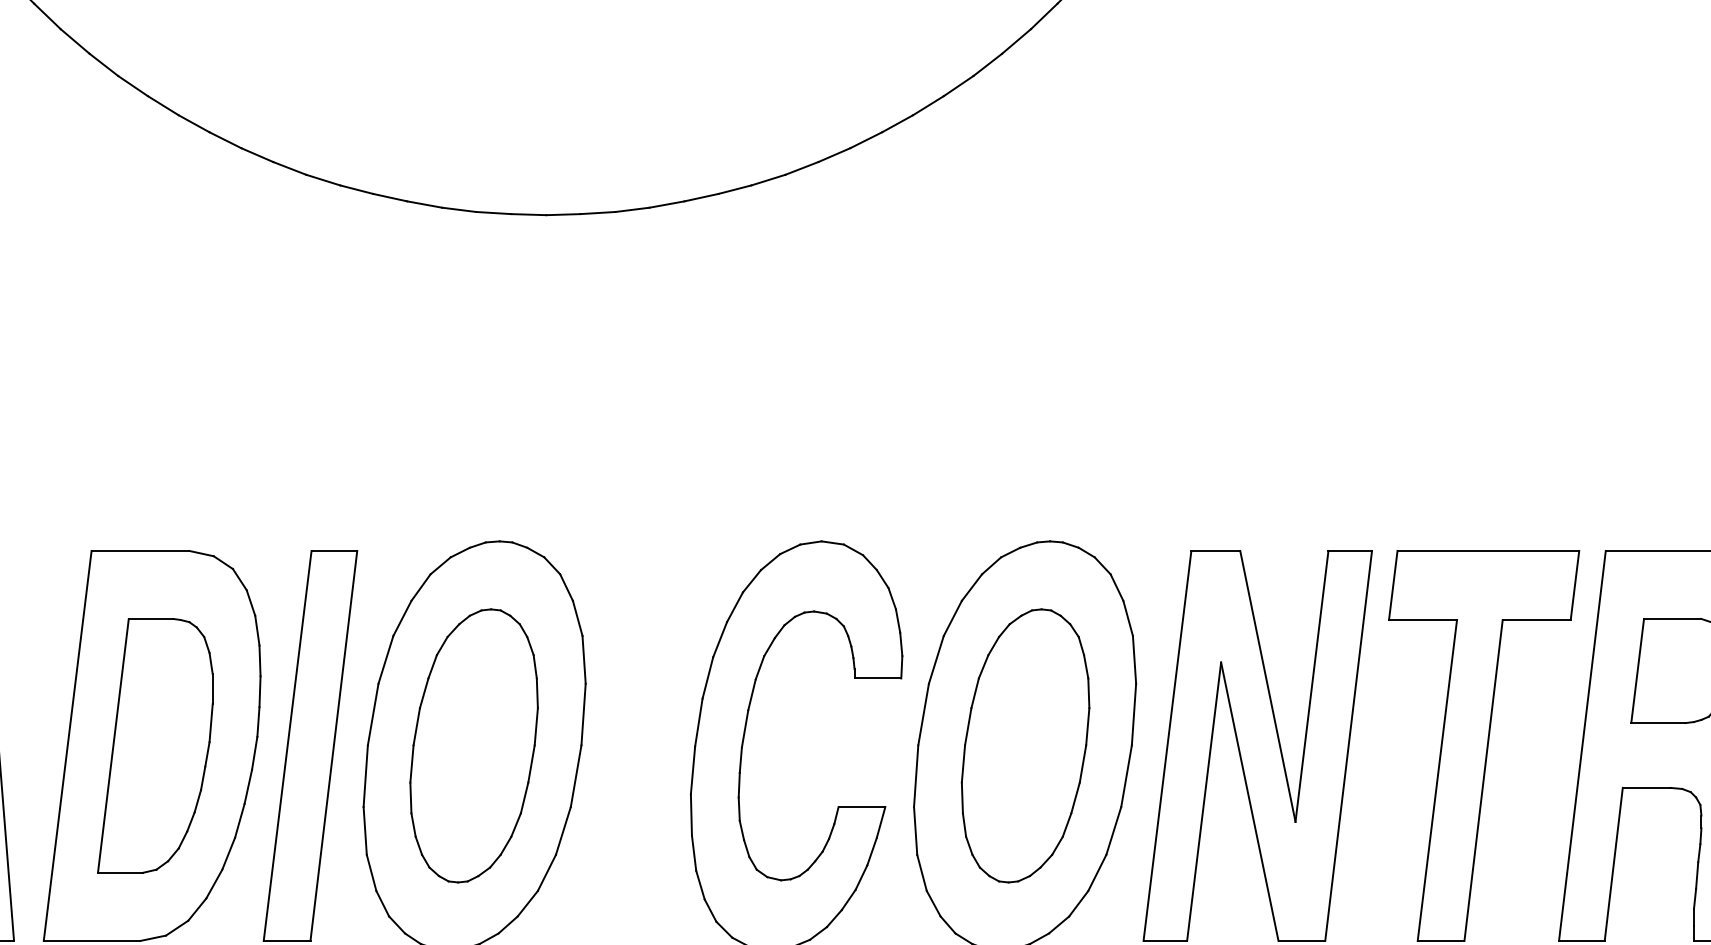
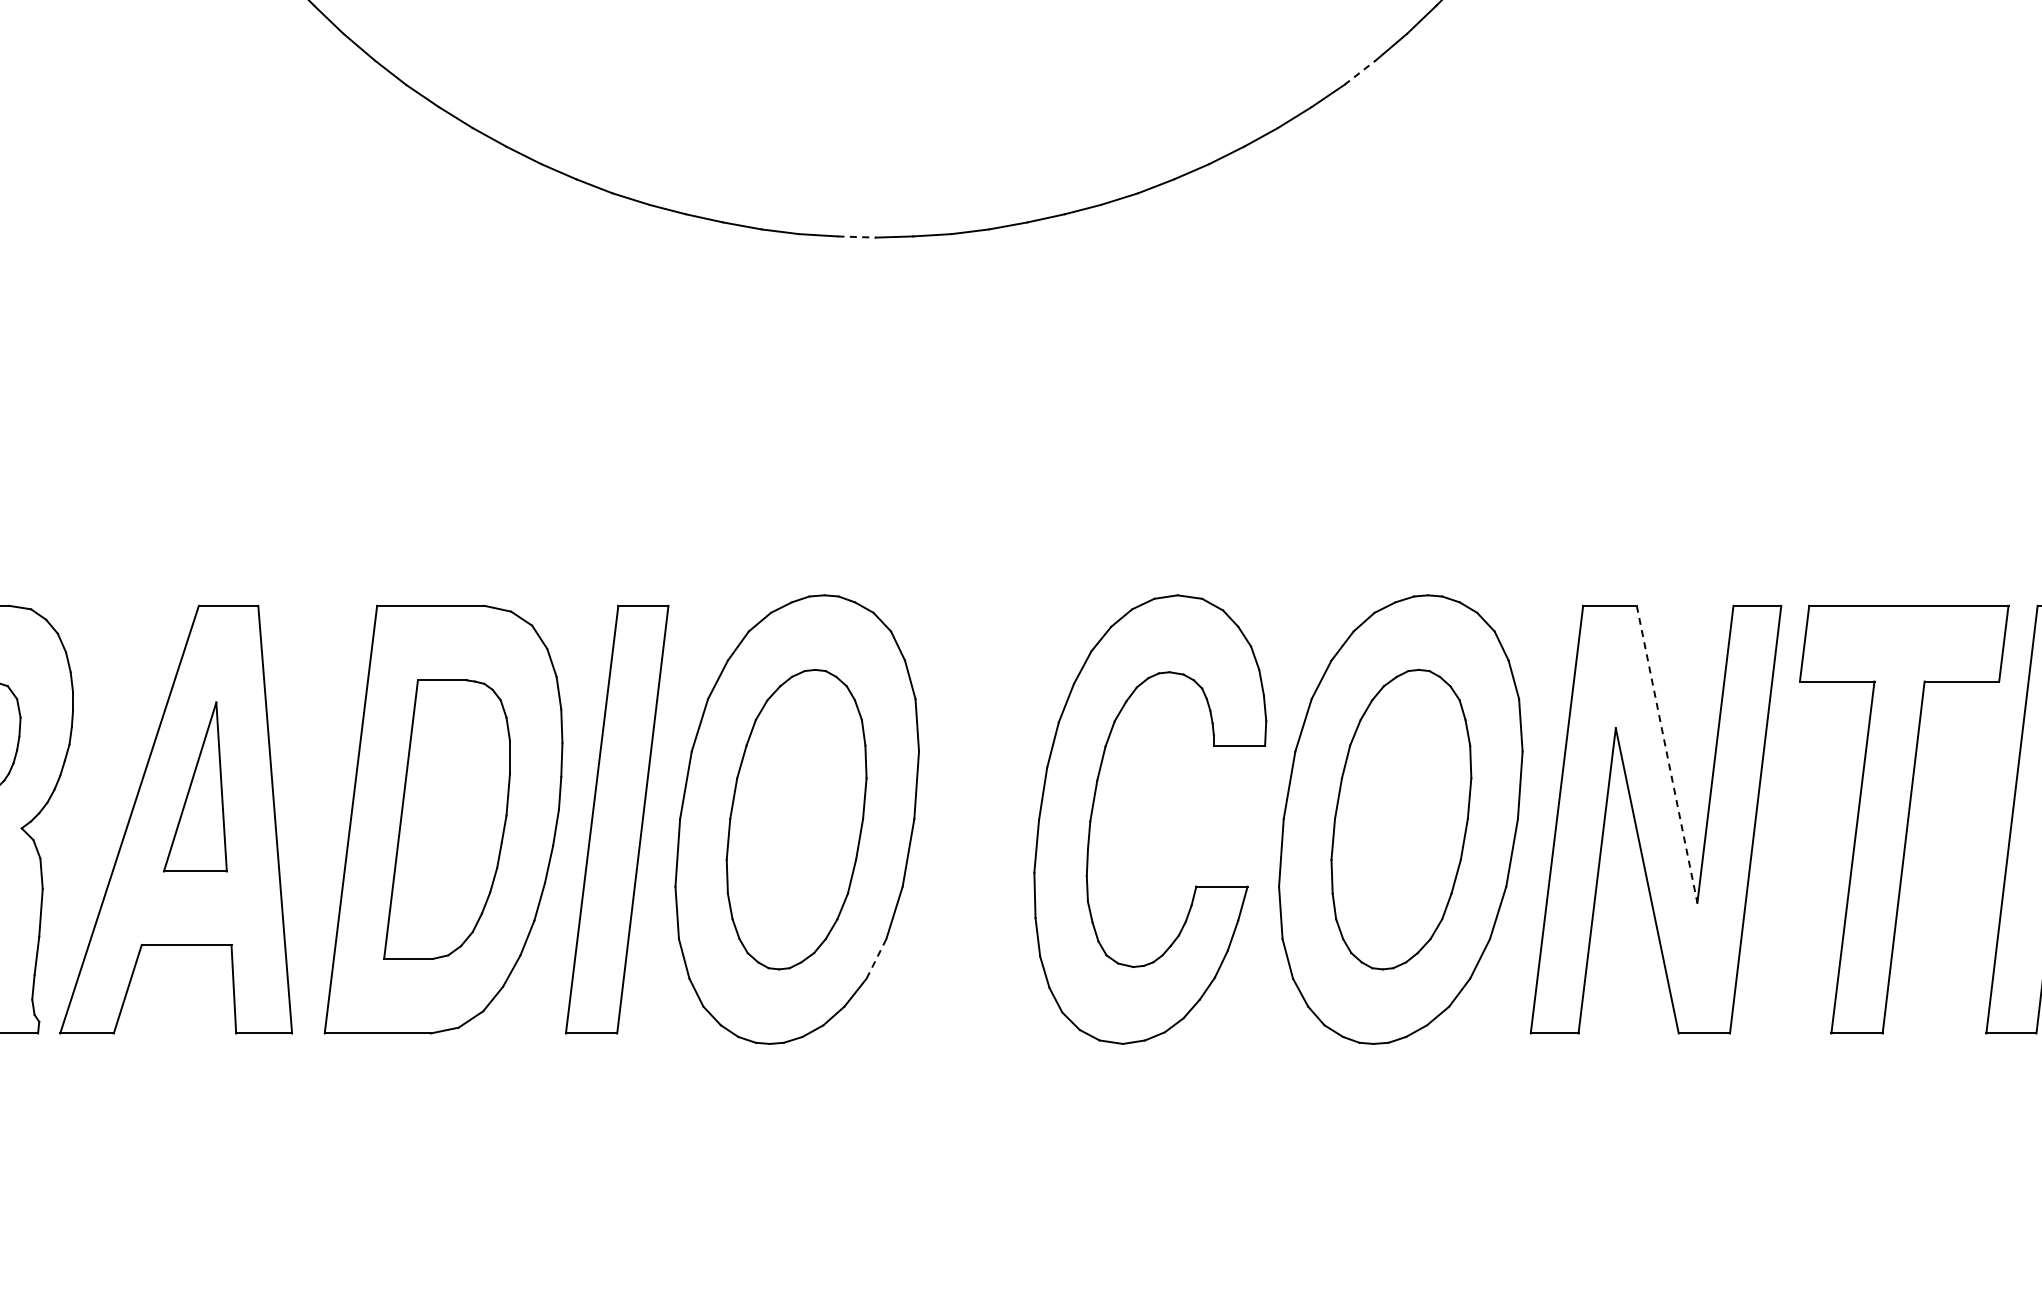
line: (988, 64) -> (1360, 72), solid -> dashed
line: (529, 215) -> (857, 237), solid -> dashed
line: (1268, 686) -> (1667, 754), solid -> dashed
line: (546, 872) -> (876, 958), solid -> dashed

